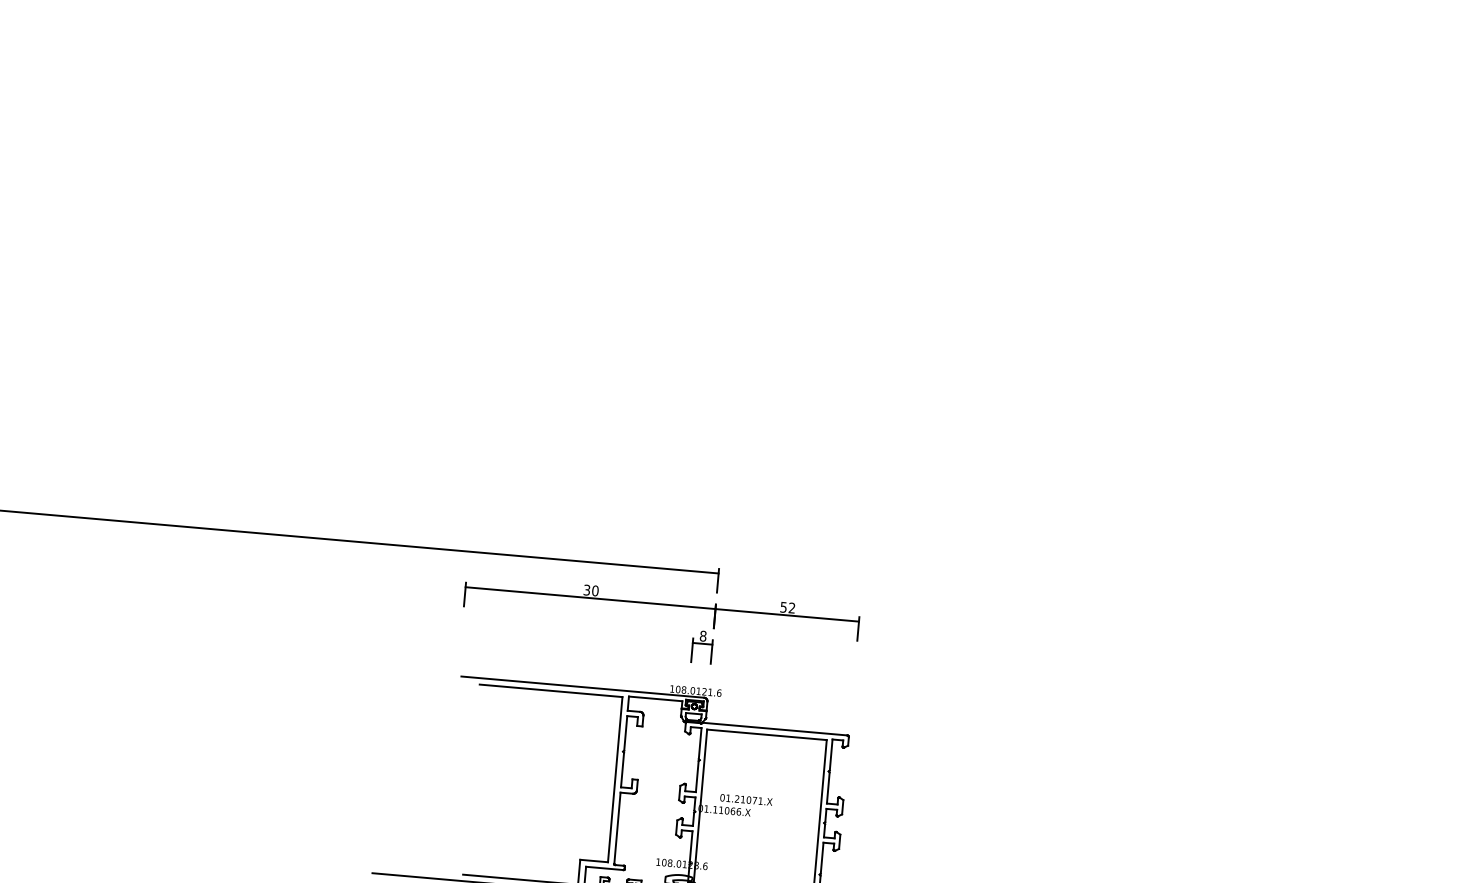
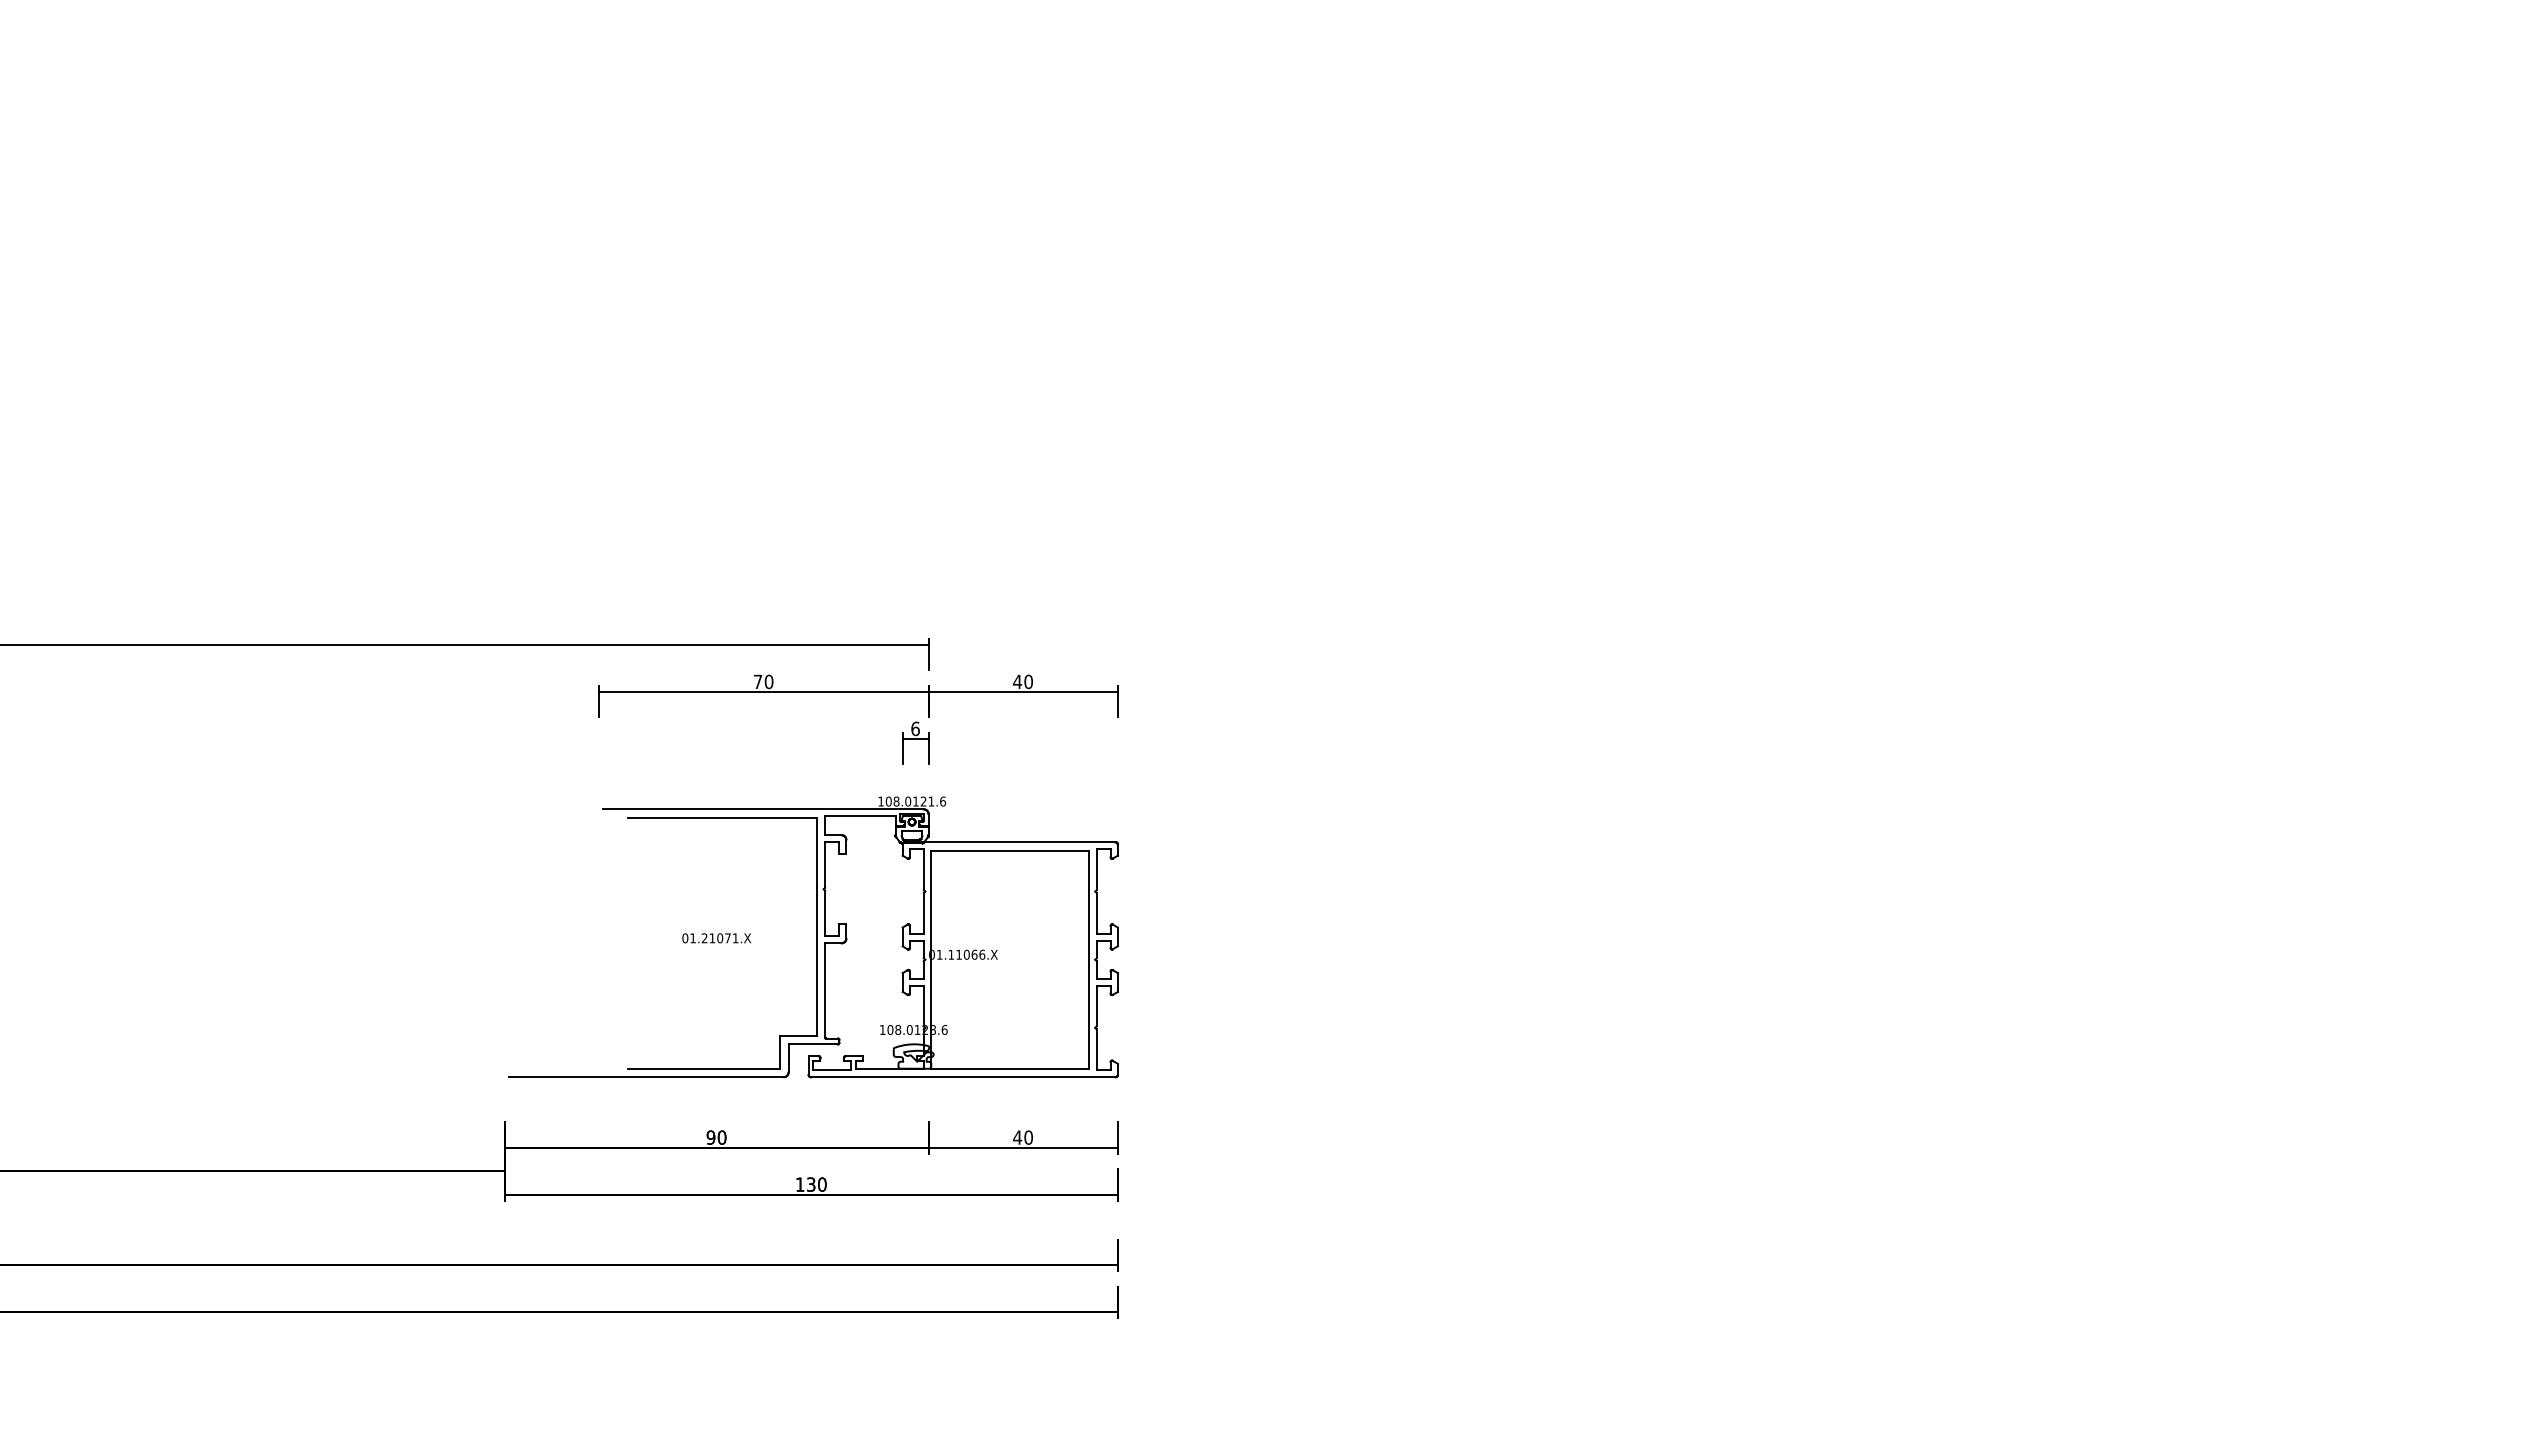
text: (586, 589) -> (757, 681), 30 -> 70
text: (787, 607) -> (1022, 681), 52 -> 40
text: (703, 635) -> (915, 728), 8 -> 6
text: (746, 800) -> (716, 938), moved

